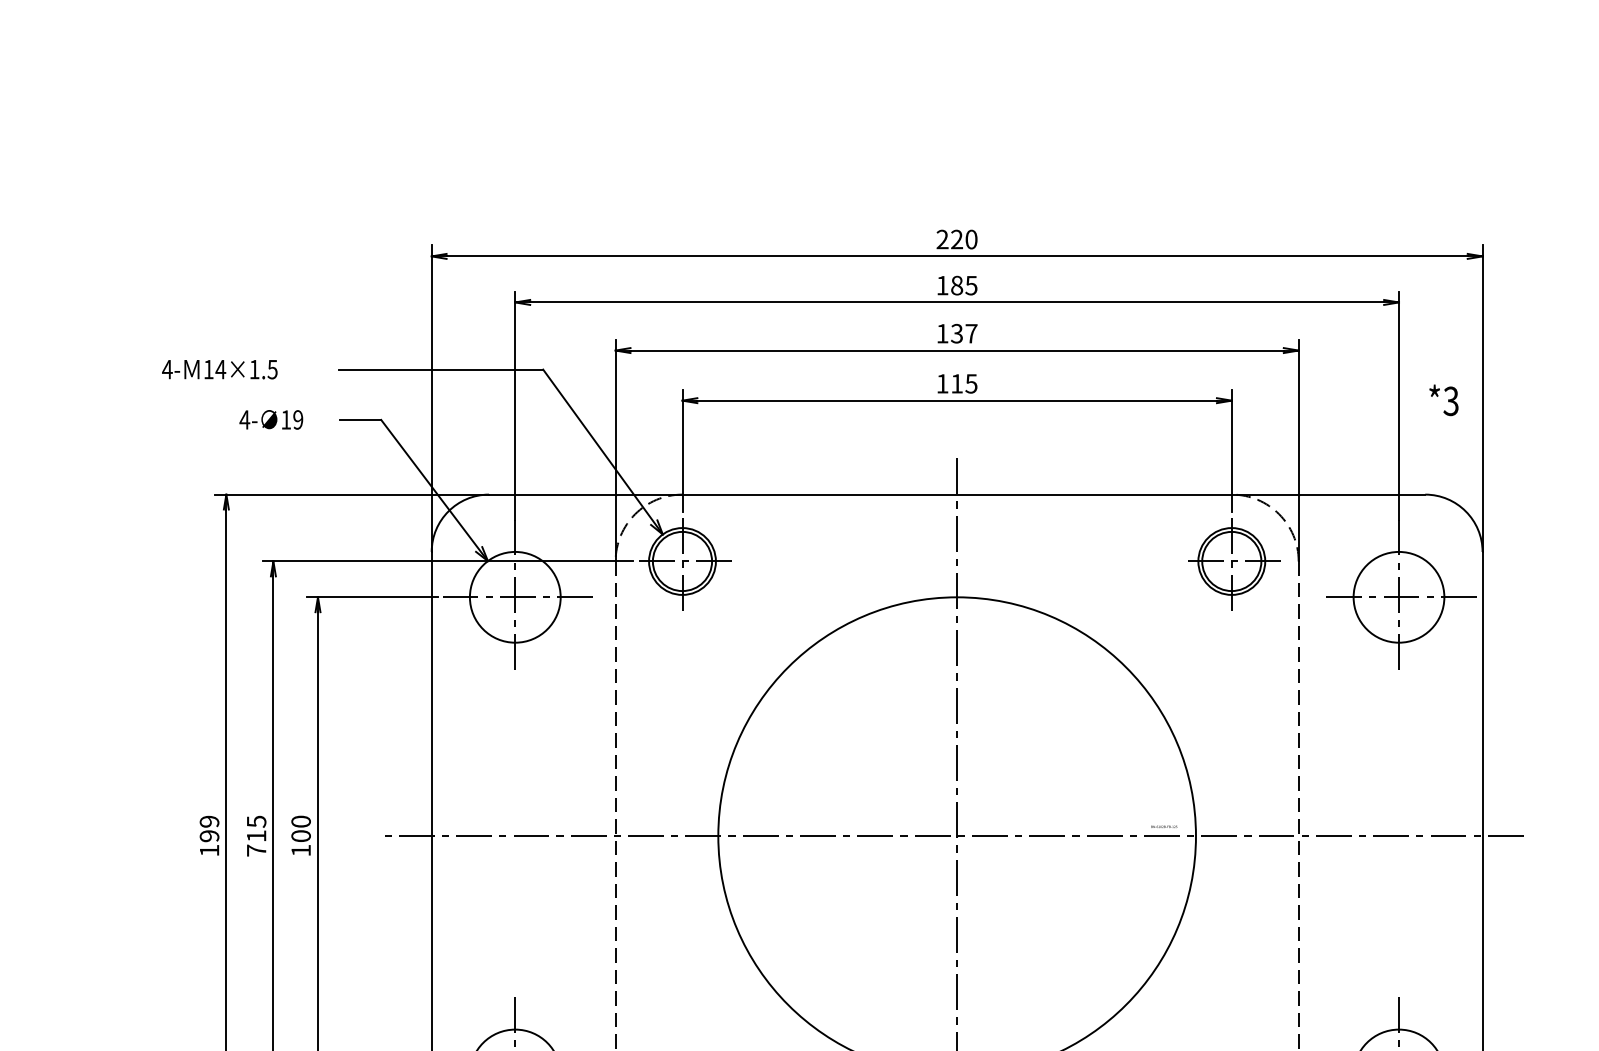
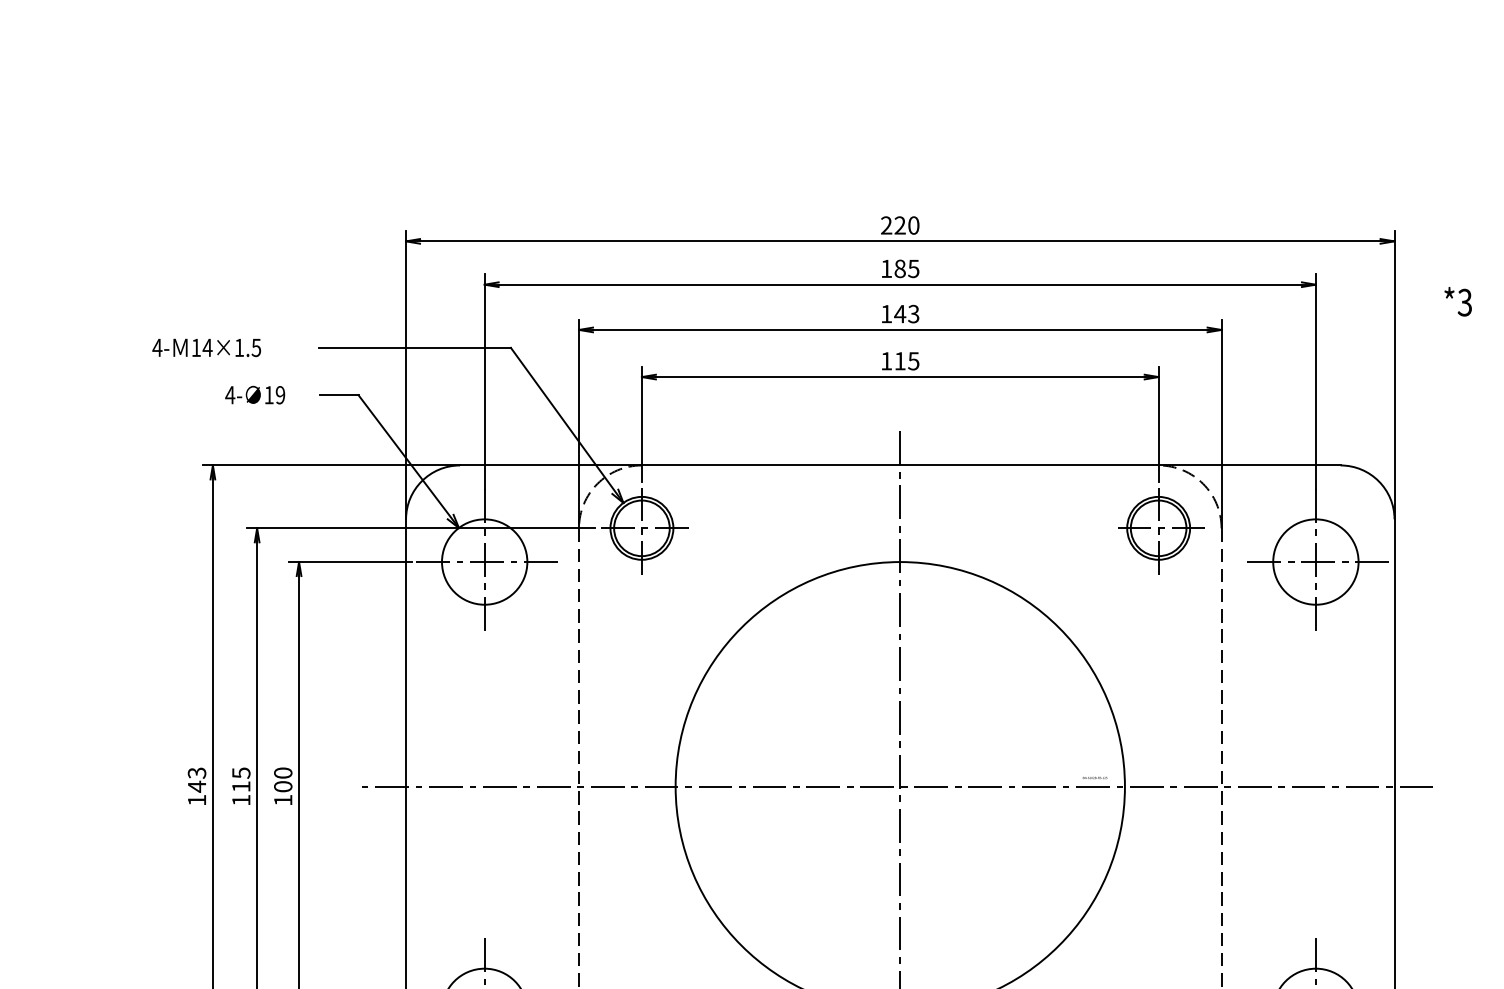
text: (963, 333) -> (906, 313), 137 -> 143
text: (1443, 400) -> (1457, 301), moved
text: (208, 828) -> (196, 779), 199 -> 143
text: (256, 849) -> (241, 799), 715 -> 115

